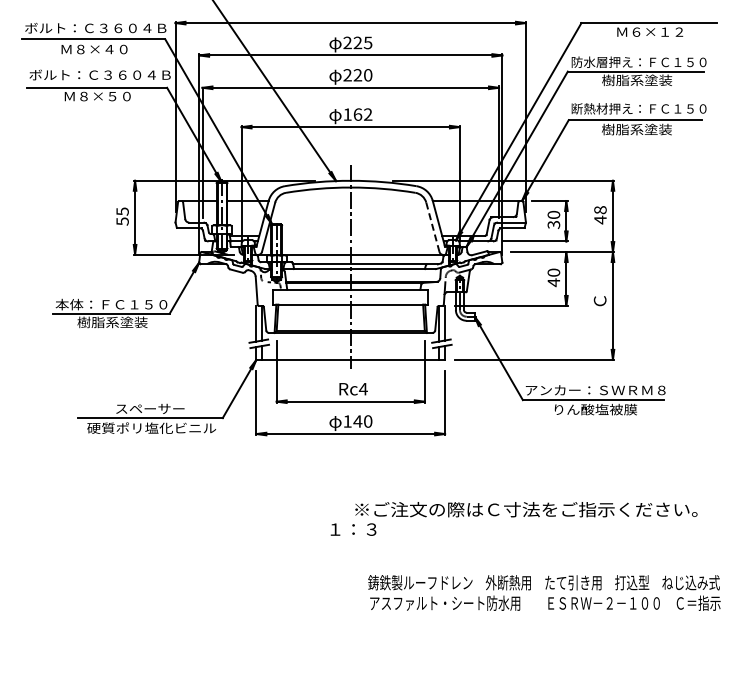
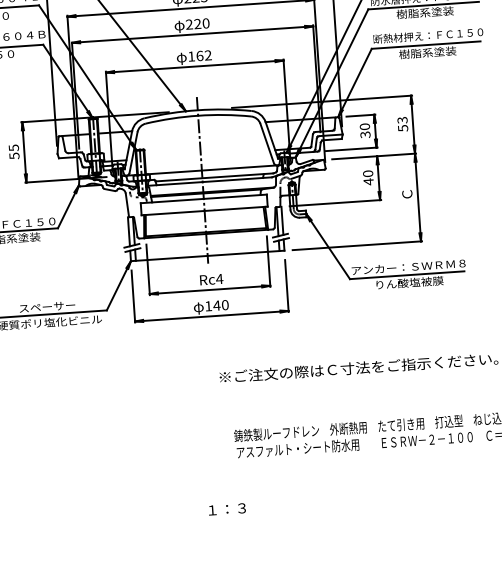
text: (600, 215) -> (402, 124), 48 -> 53
line: (432, 227) -> (266, 143), dashed -> solid
text: (353, 529) -> (227, 509), moved

